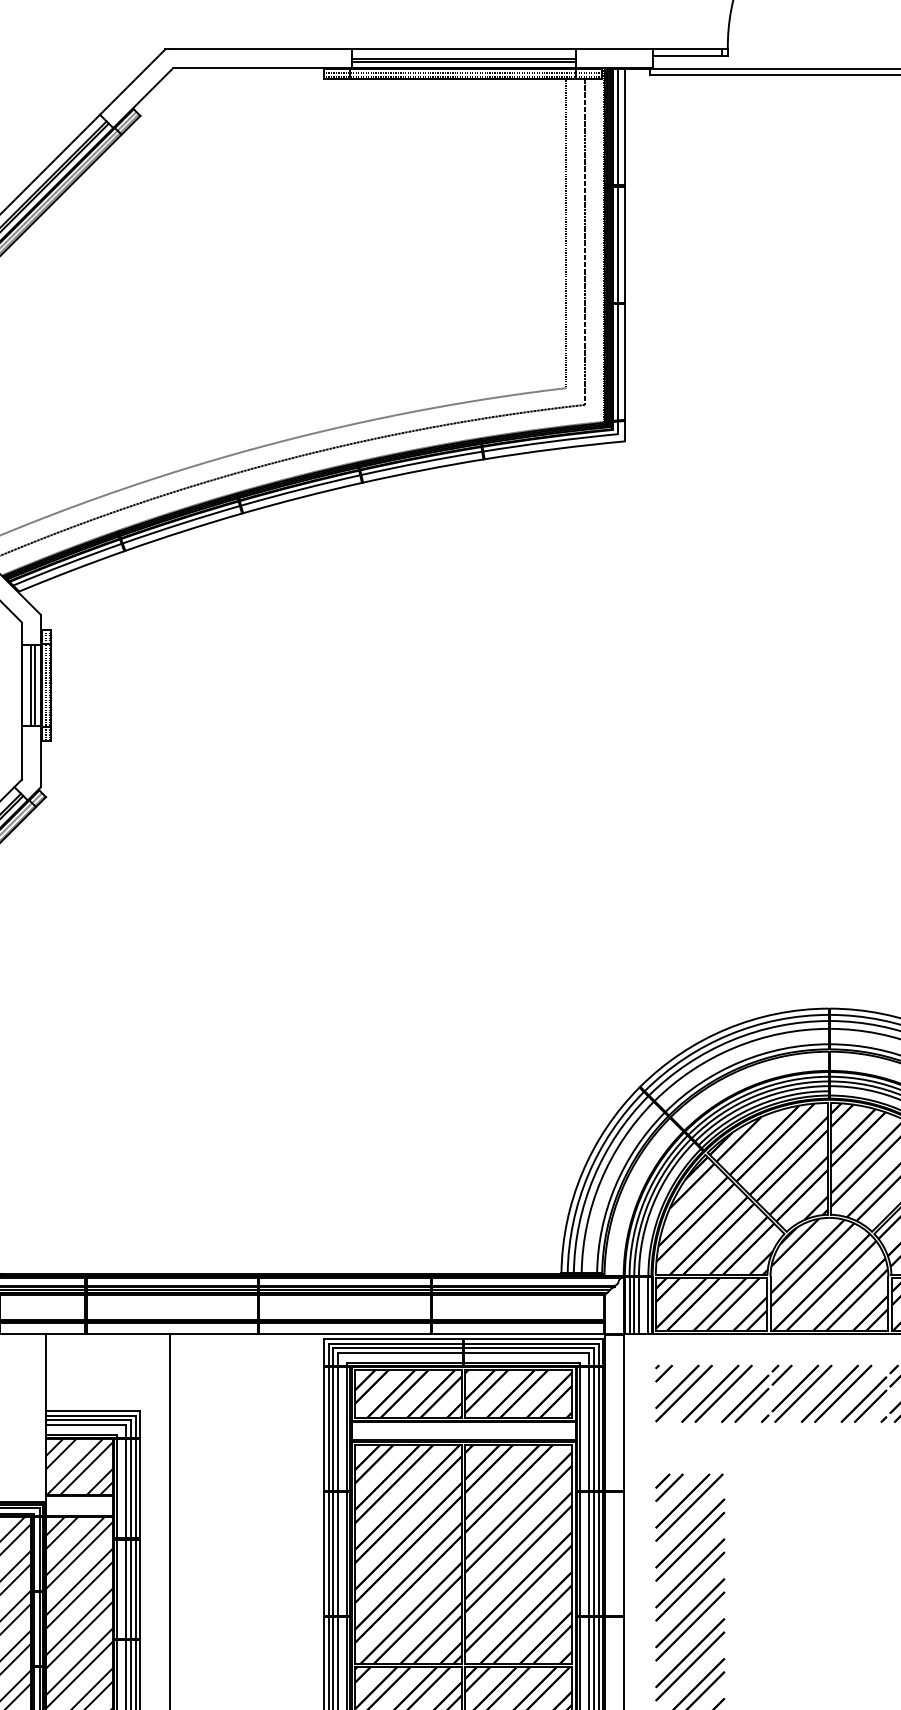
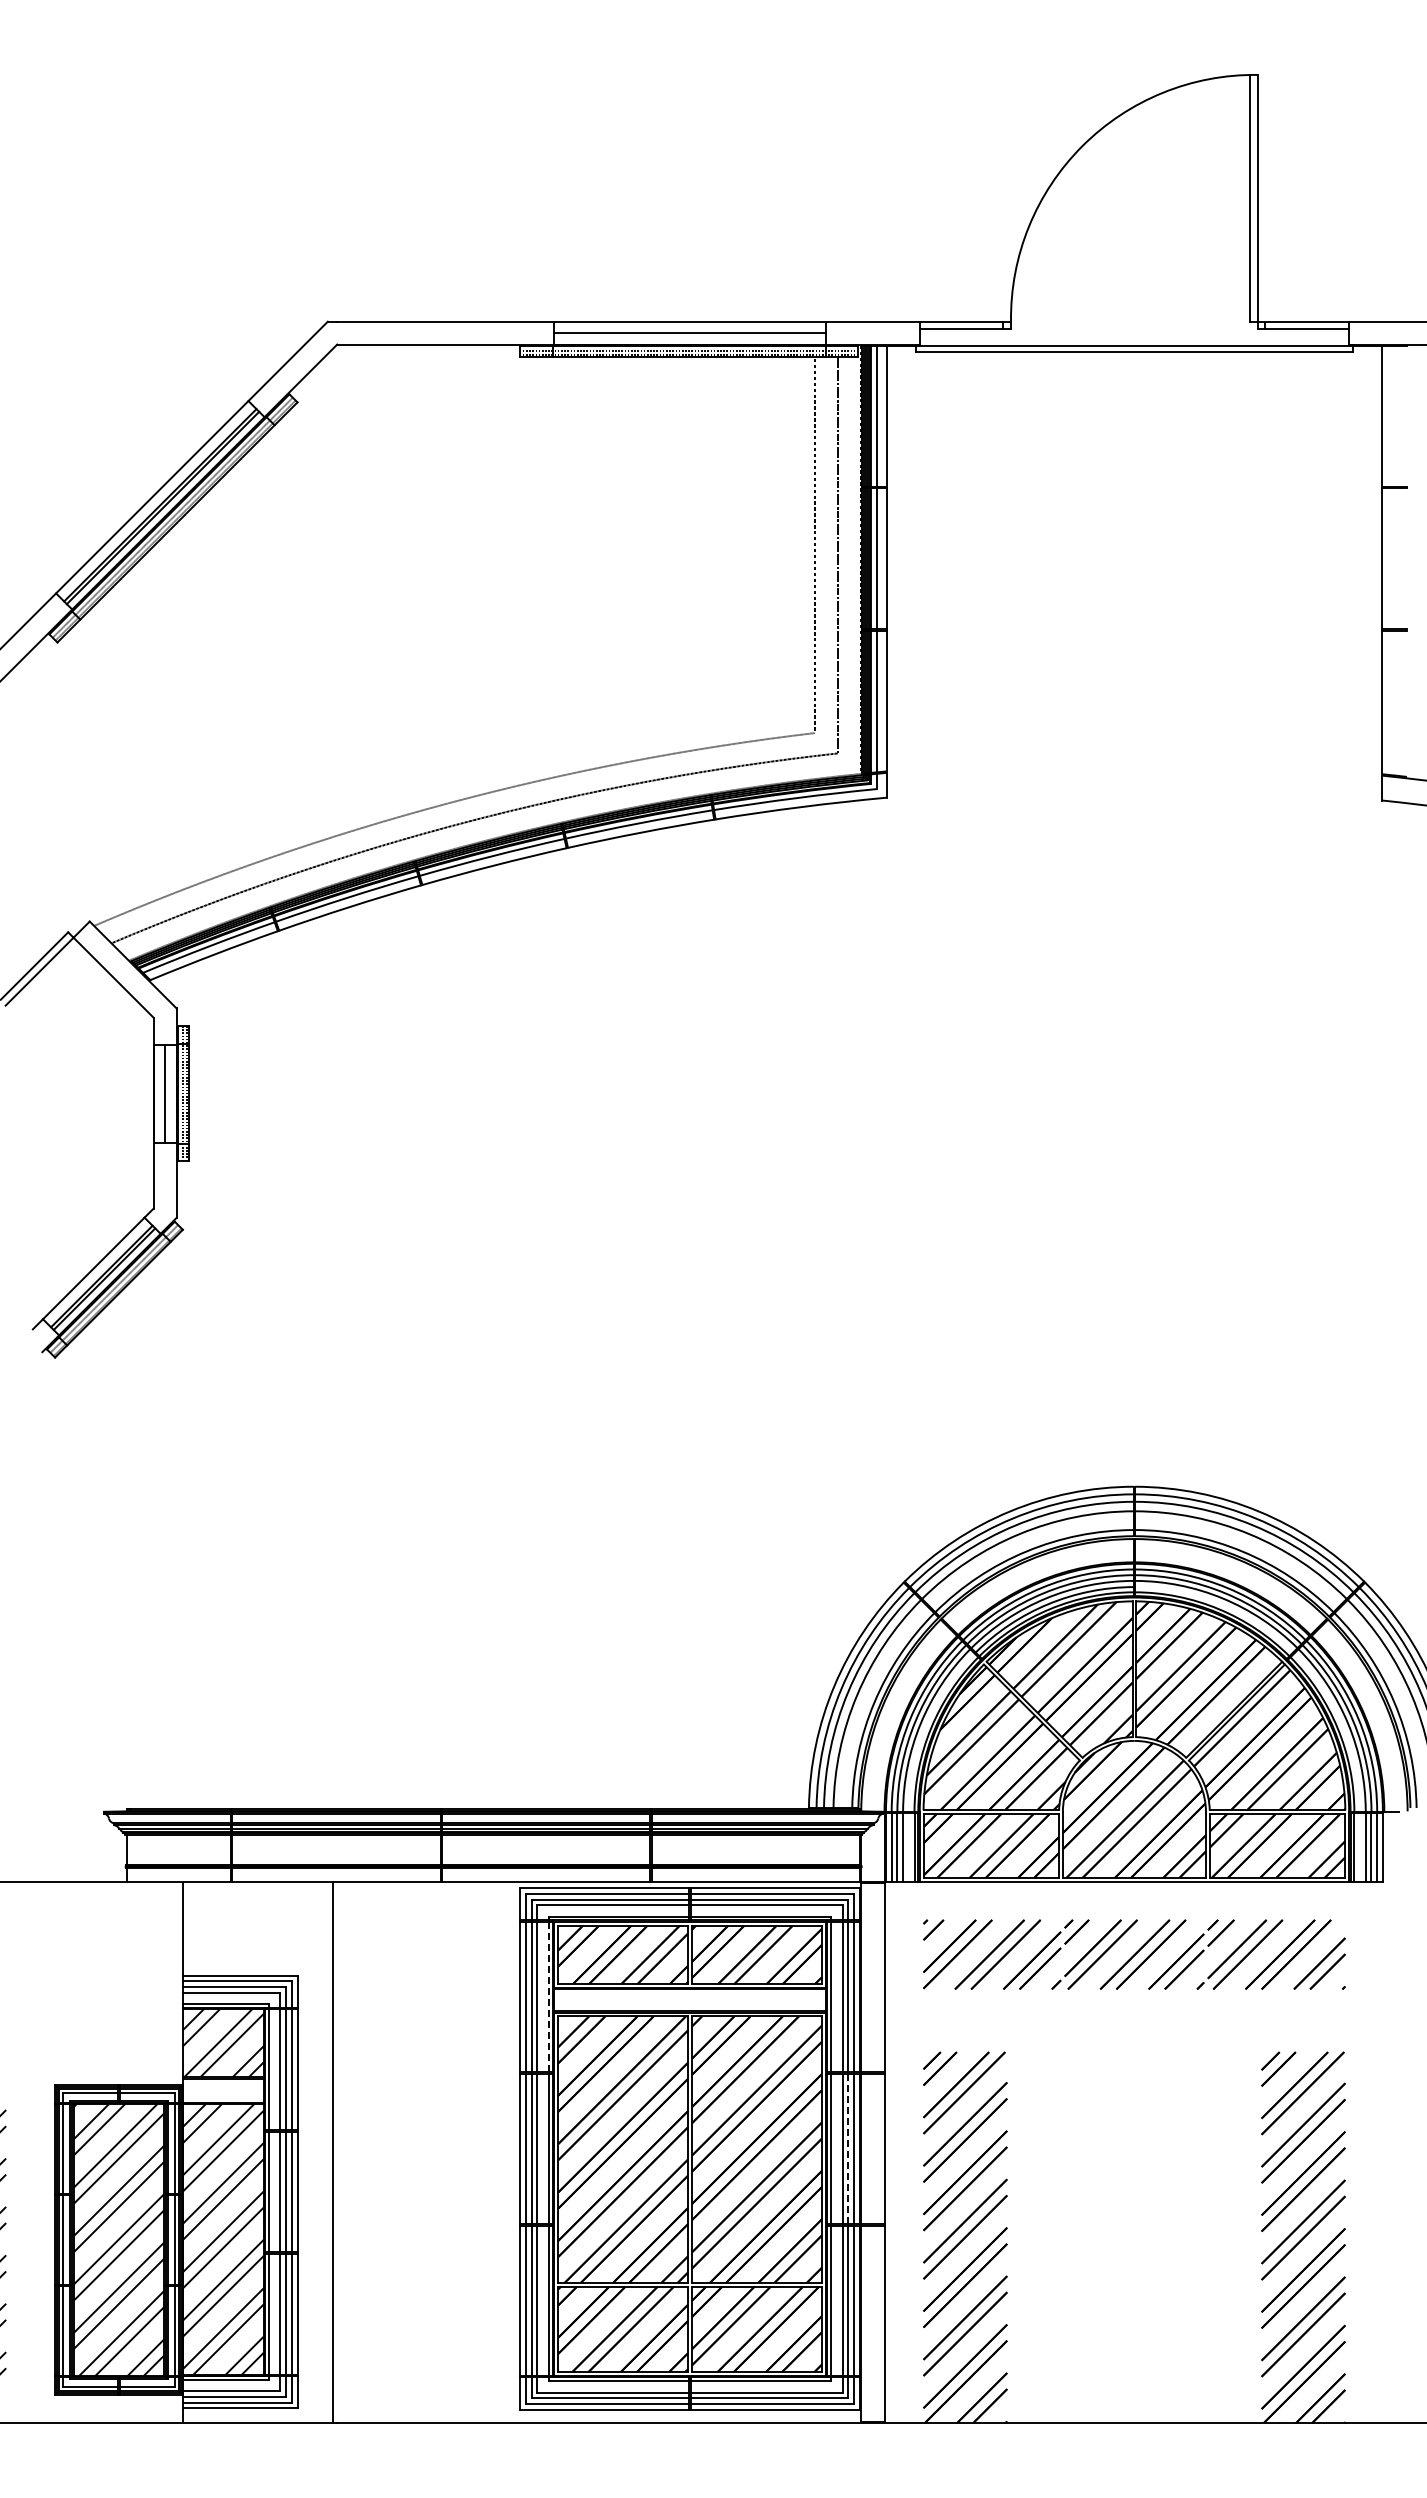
line: (463, 61) -> (690, 336), removed
line: (34, 684) -> (168, 1093), removed
line: (347, 1429) -> (548, 1997), solid -> dashed
line: (594, 1553) -> (848, 2148), solid -> dashed

